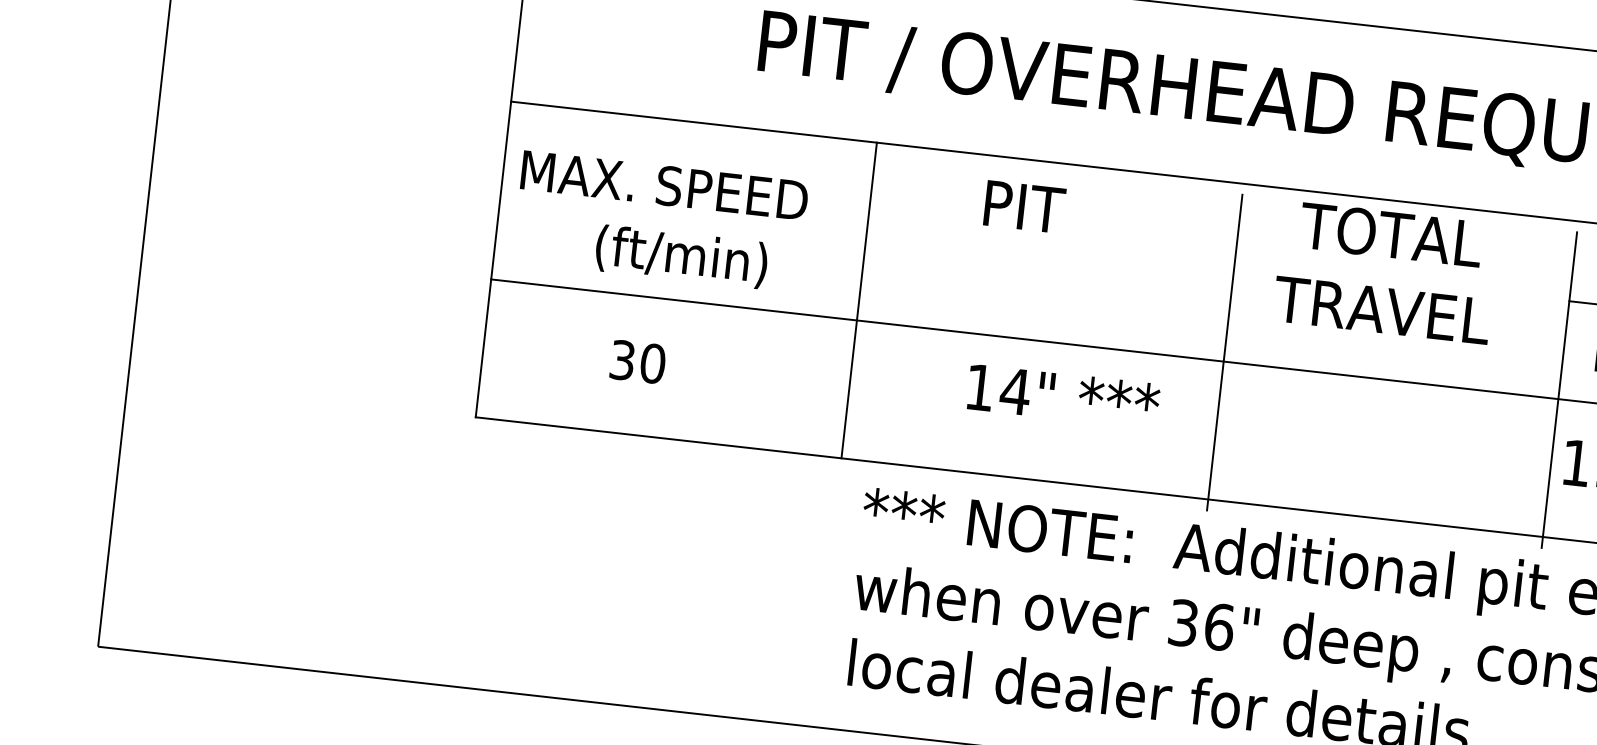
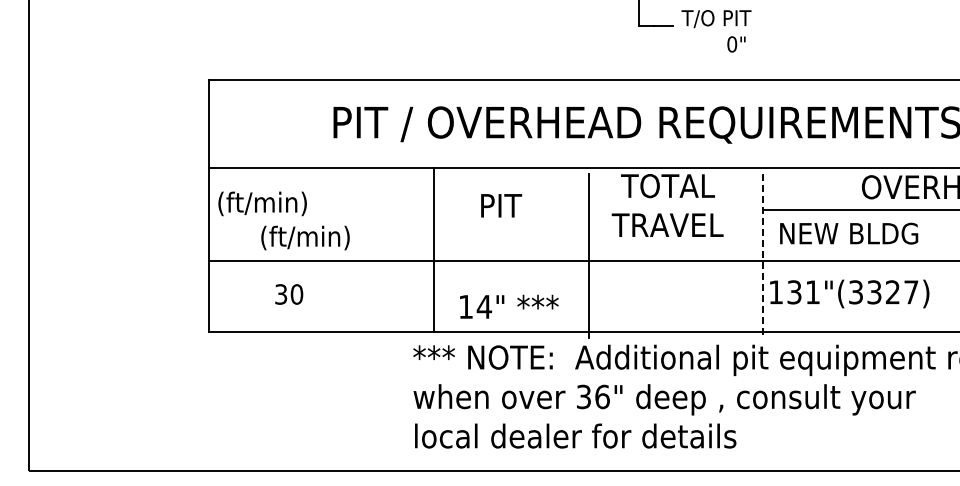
text: (664, 187) -> (292, 203), MAX. SPEED -> (ft/min)
text: (1024, 206) -> (501, 205), moved
line: (859, 301) -> (434, 250), moved
line: (1560, 389) -> (763, 255), solid -> dashed
text: (1063, 396) -> (509, 306), moved

